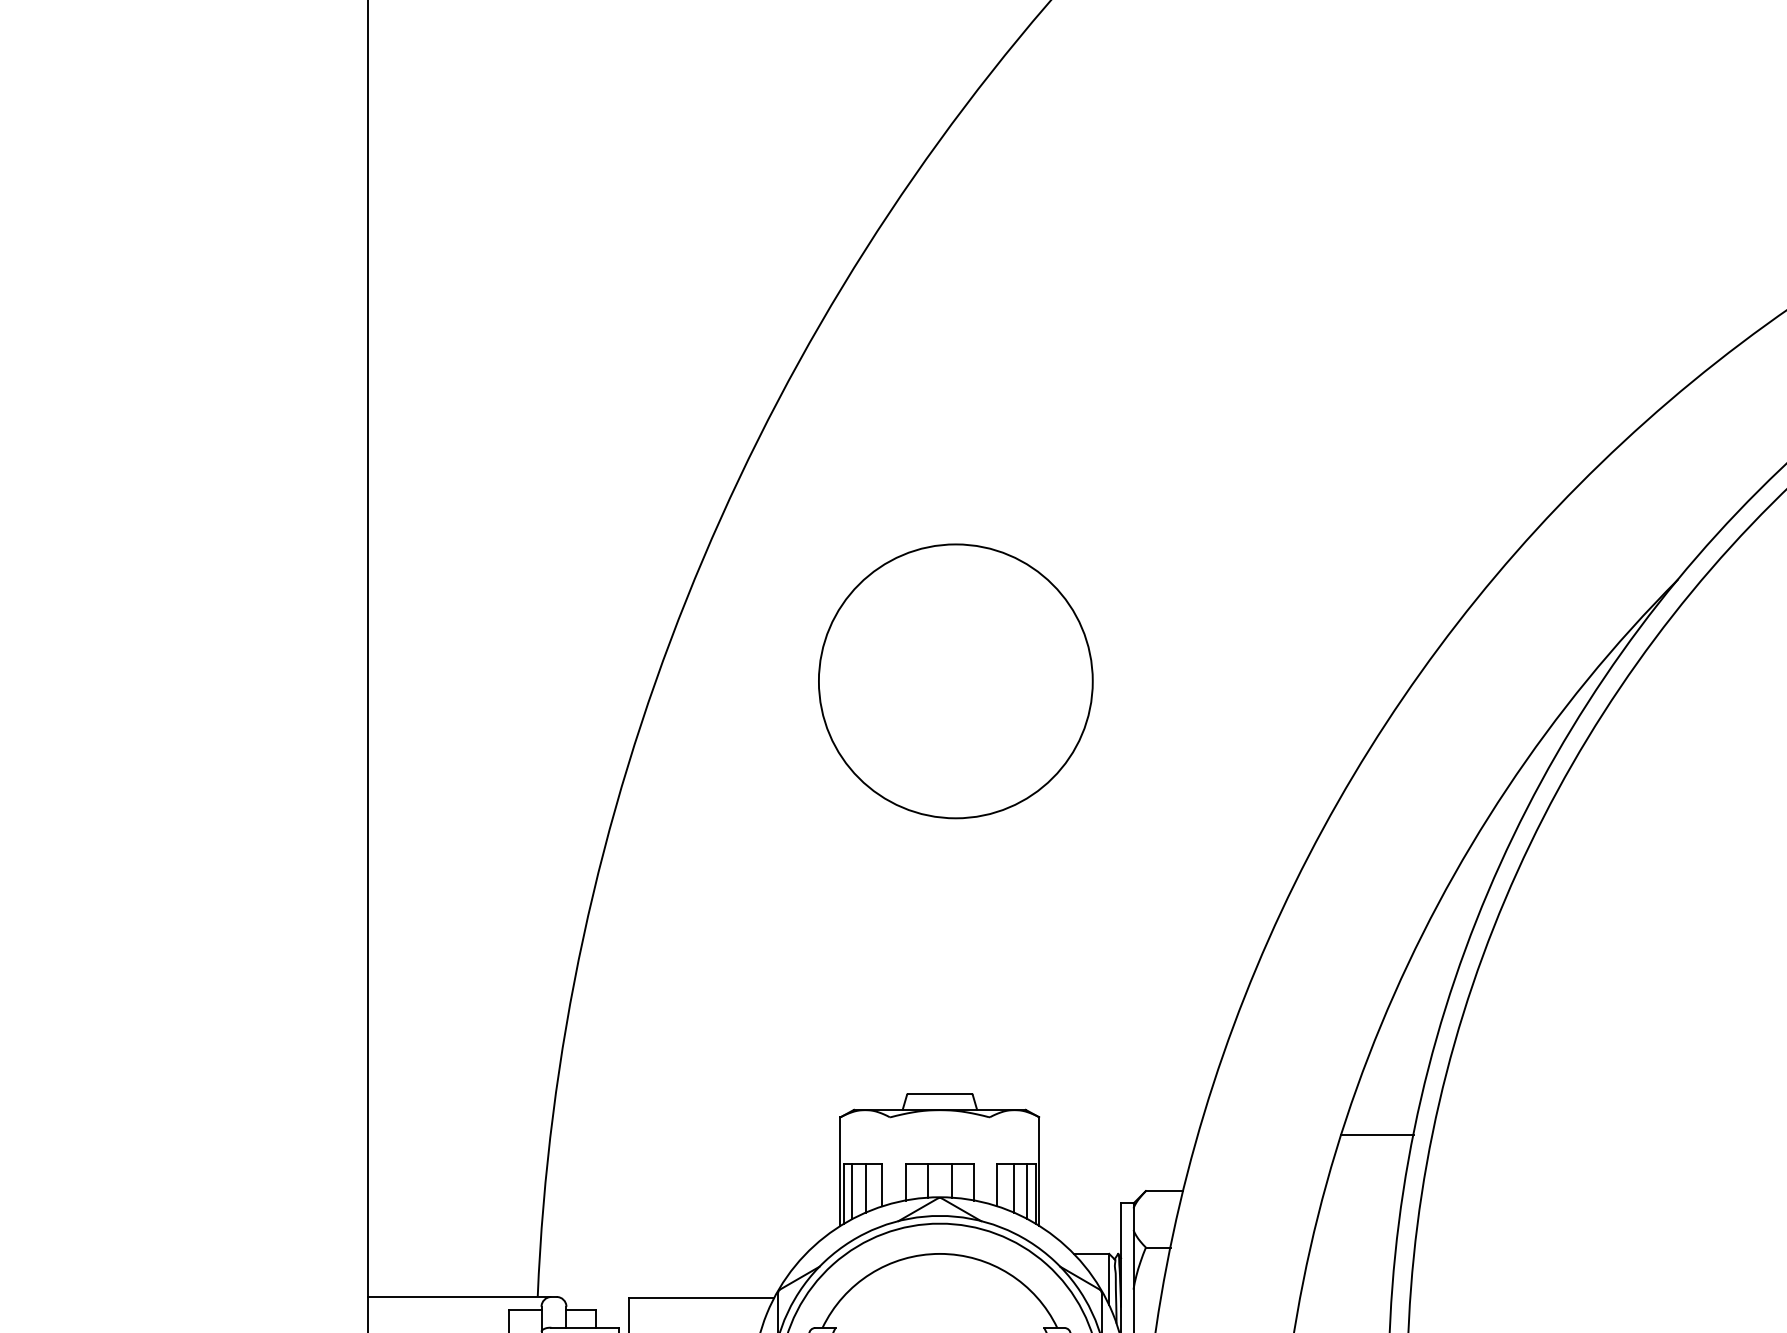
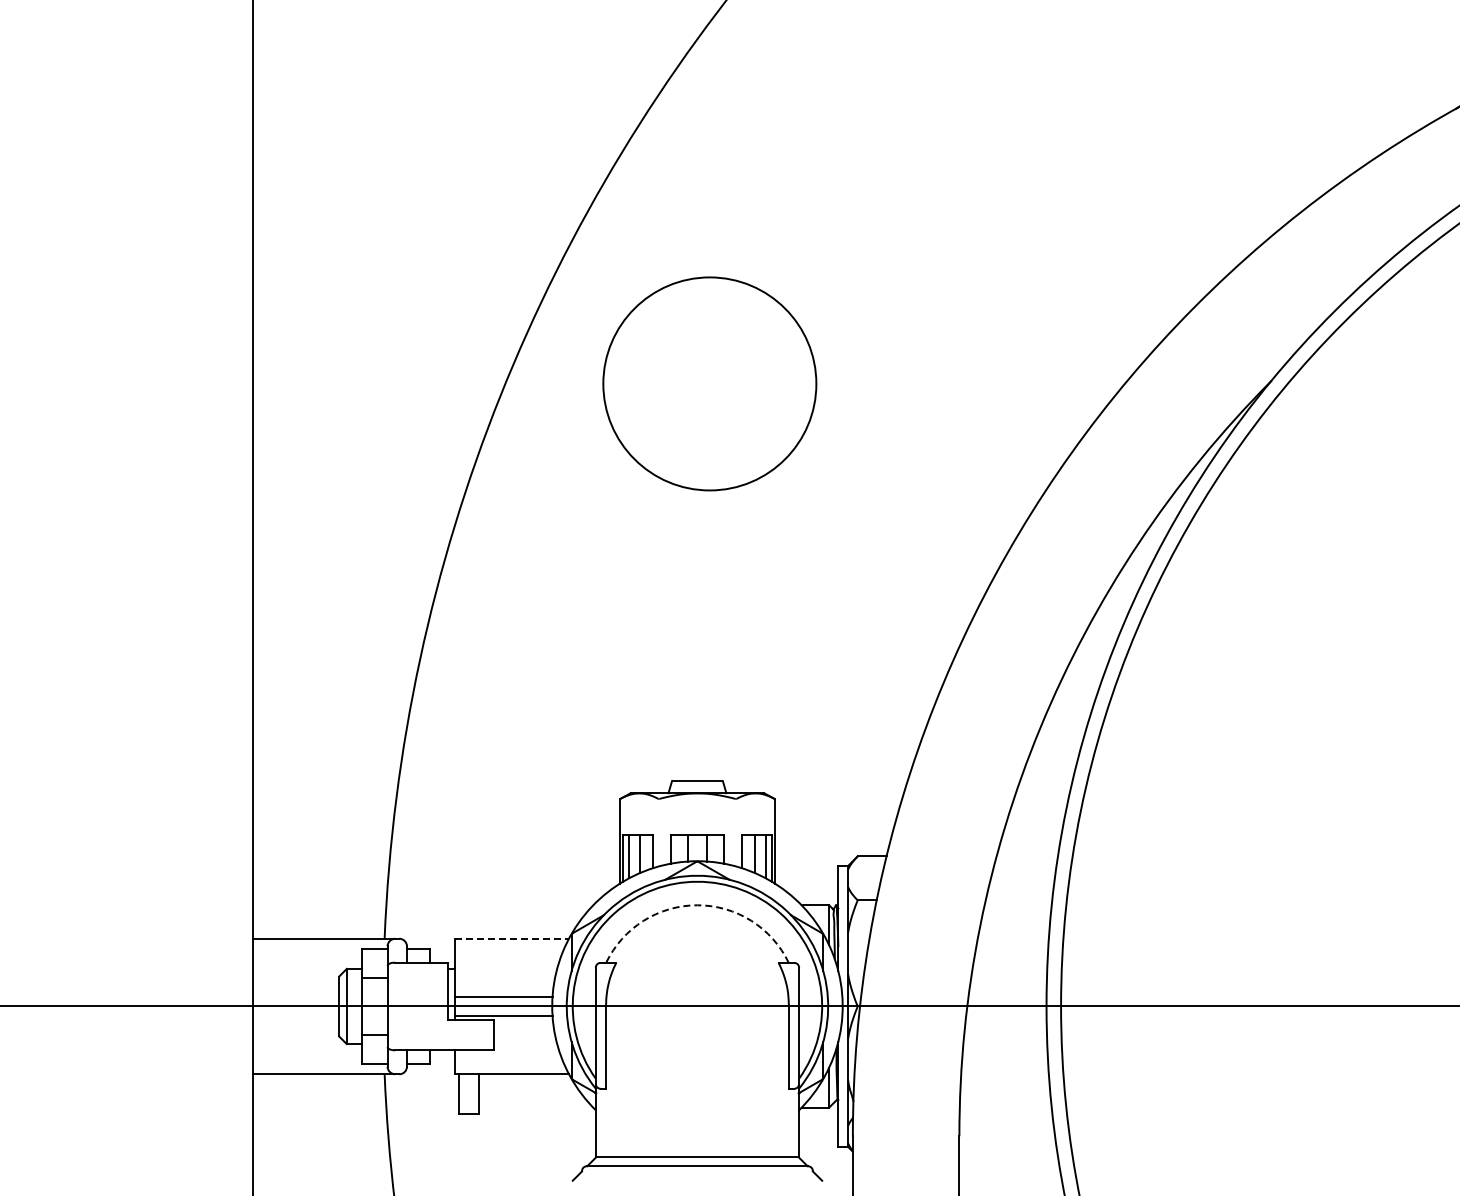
circle: (955, 680) -> (709, 383), moved
line: (1377, 1134) -> (1037, 812), removed
arc: (939, 1254) -> (697, 905), solid -> dashed
line: (702, 1297) -> (512, 939), solid -> dashed

